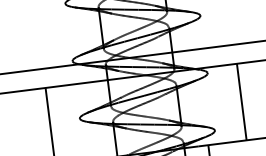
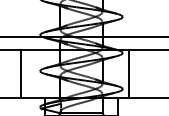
line: (241, 101) -> (128, 73), moved

